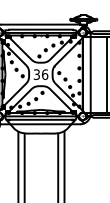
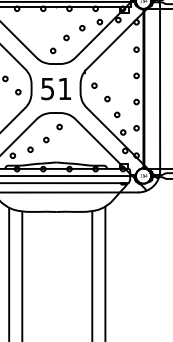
text: (41, 74) -> (57, 88), 36 -> 51

